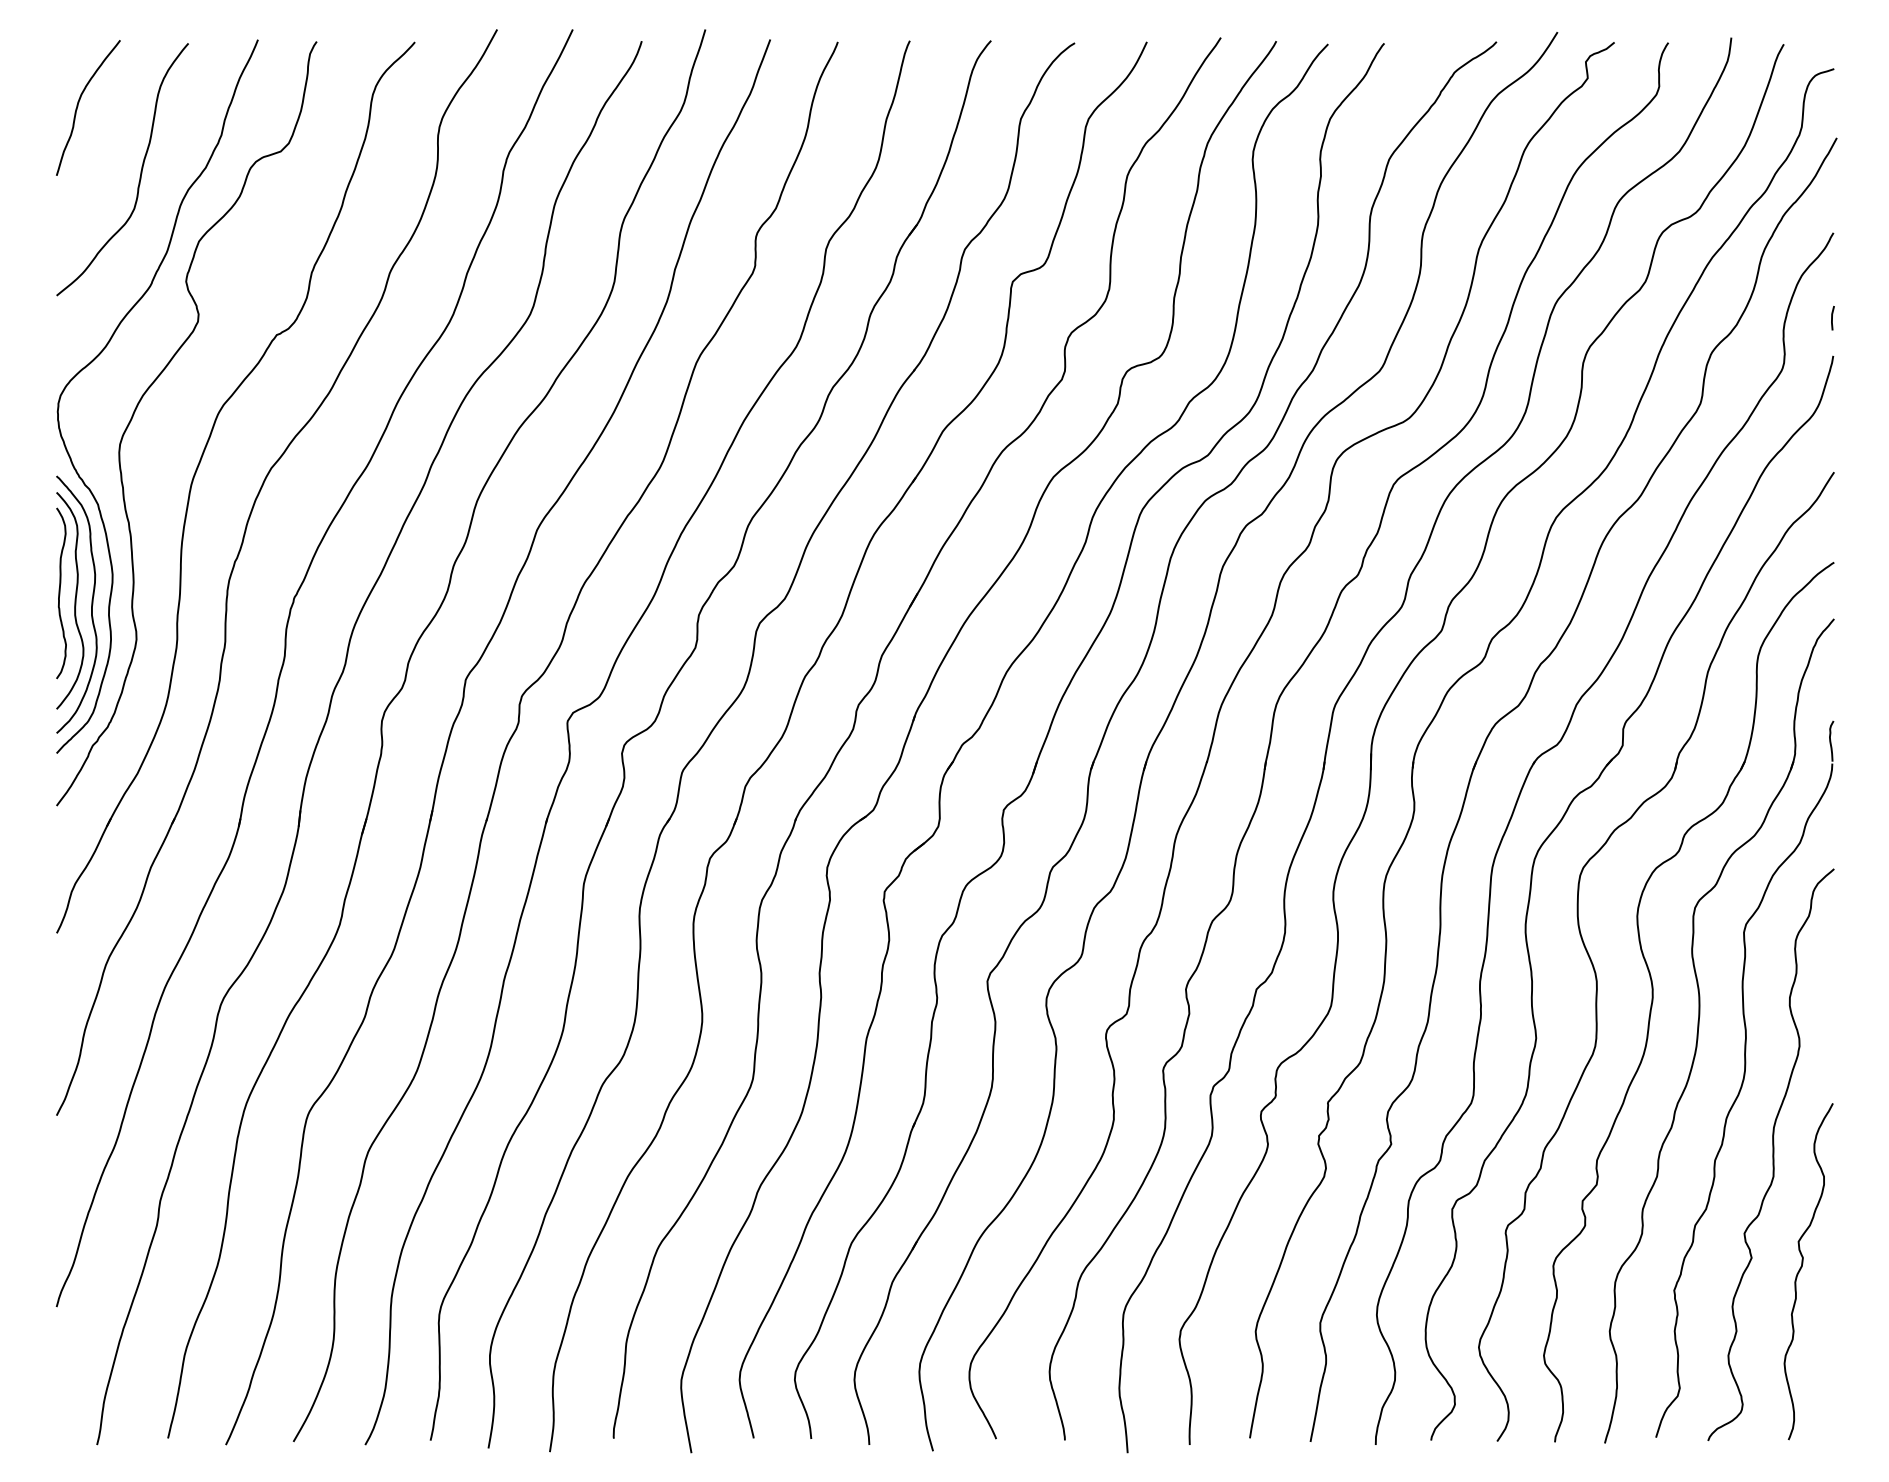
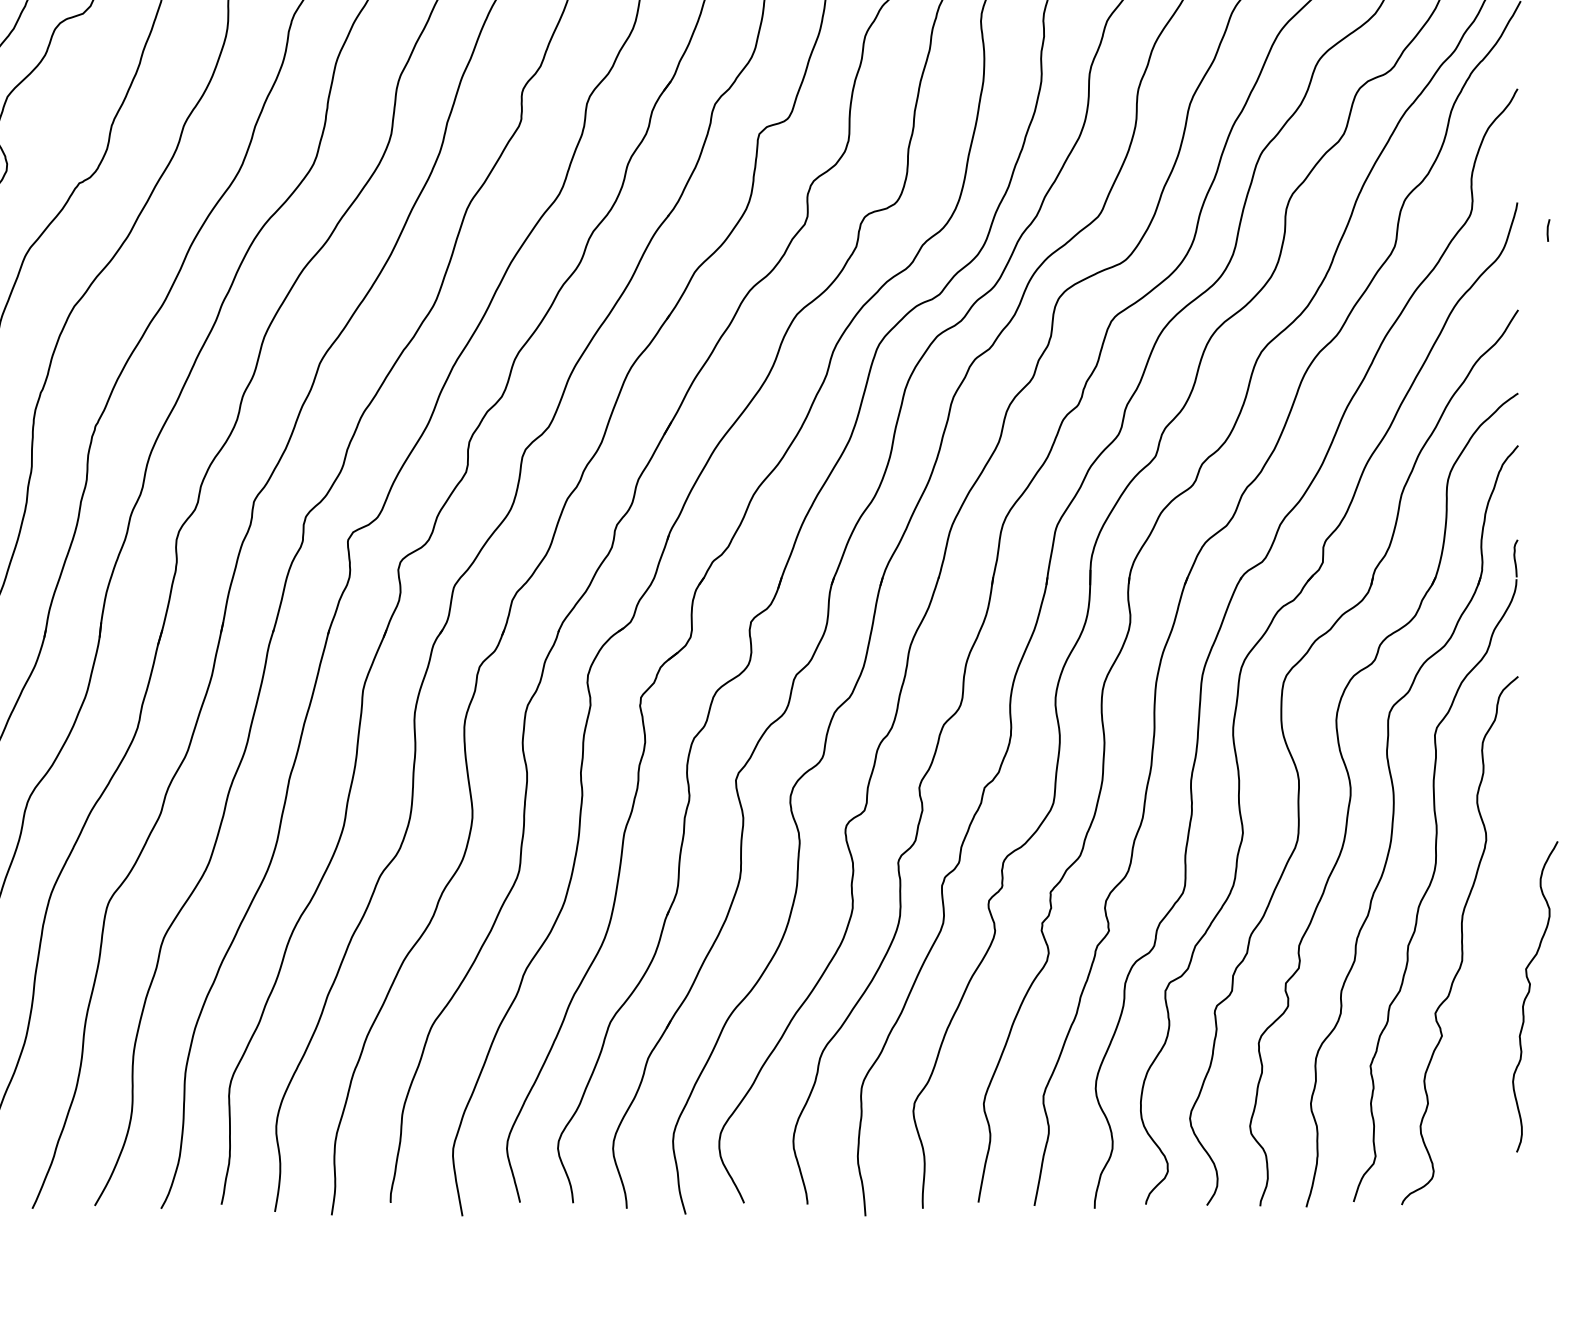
line: (1832, 318) -> (1548, 230), moved
curve: (1802, 1267) -> (1529, 993), moved

